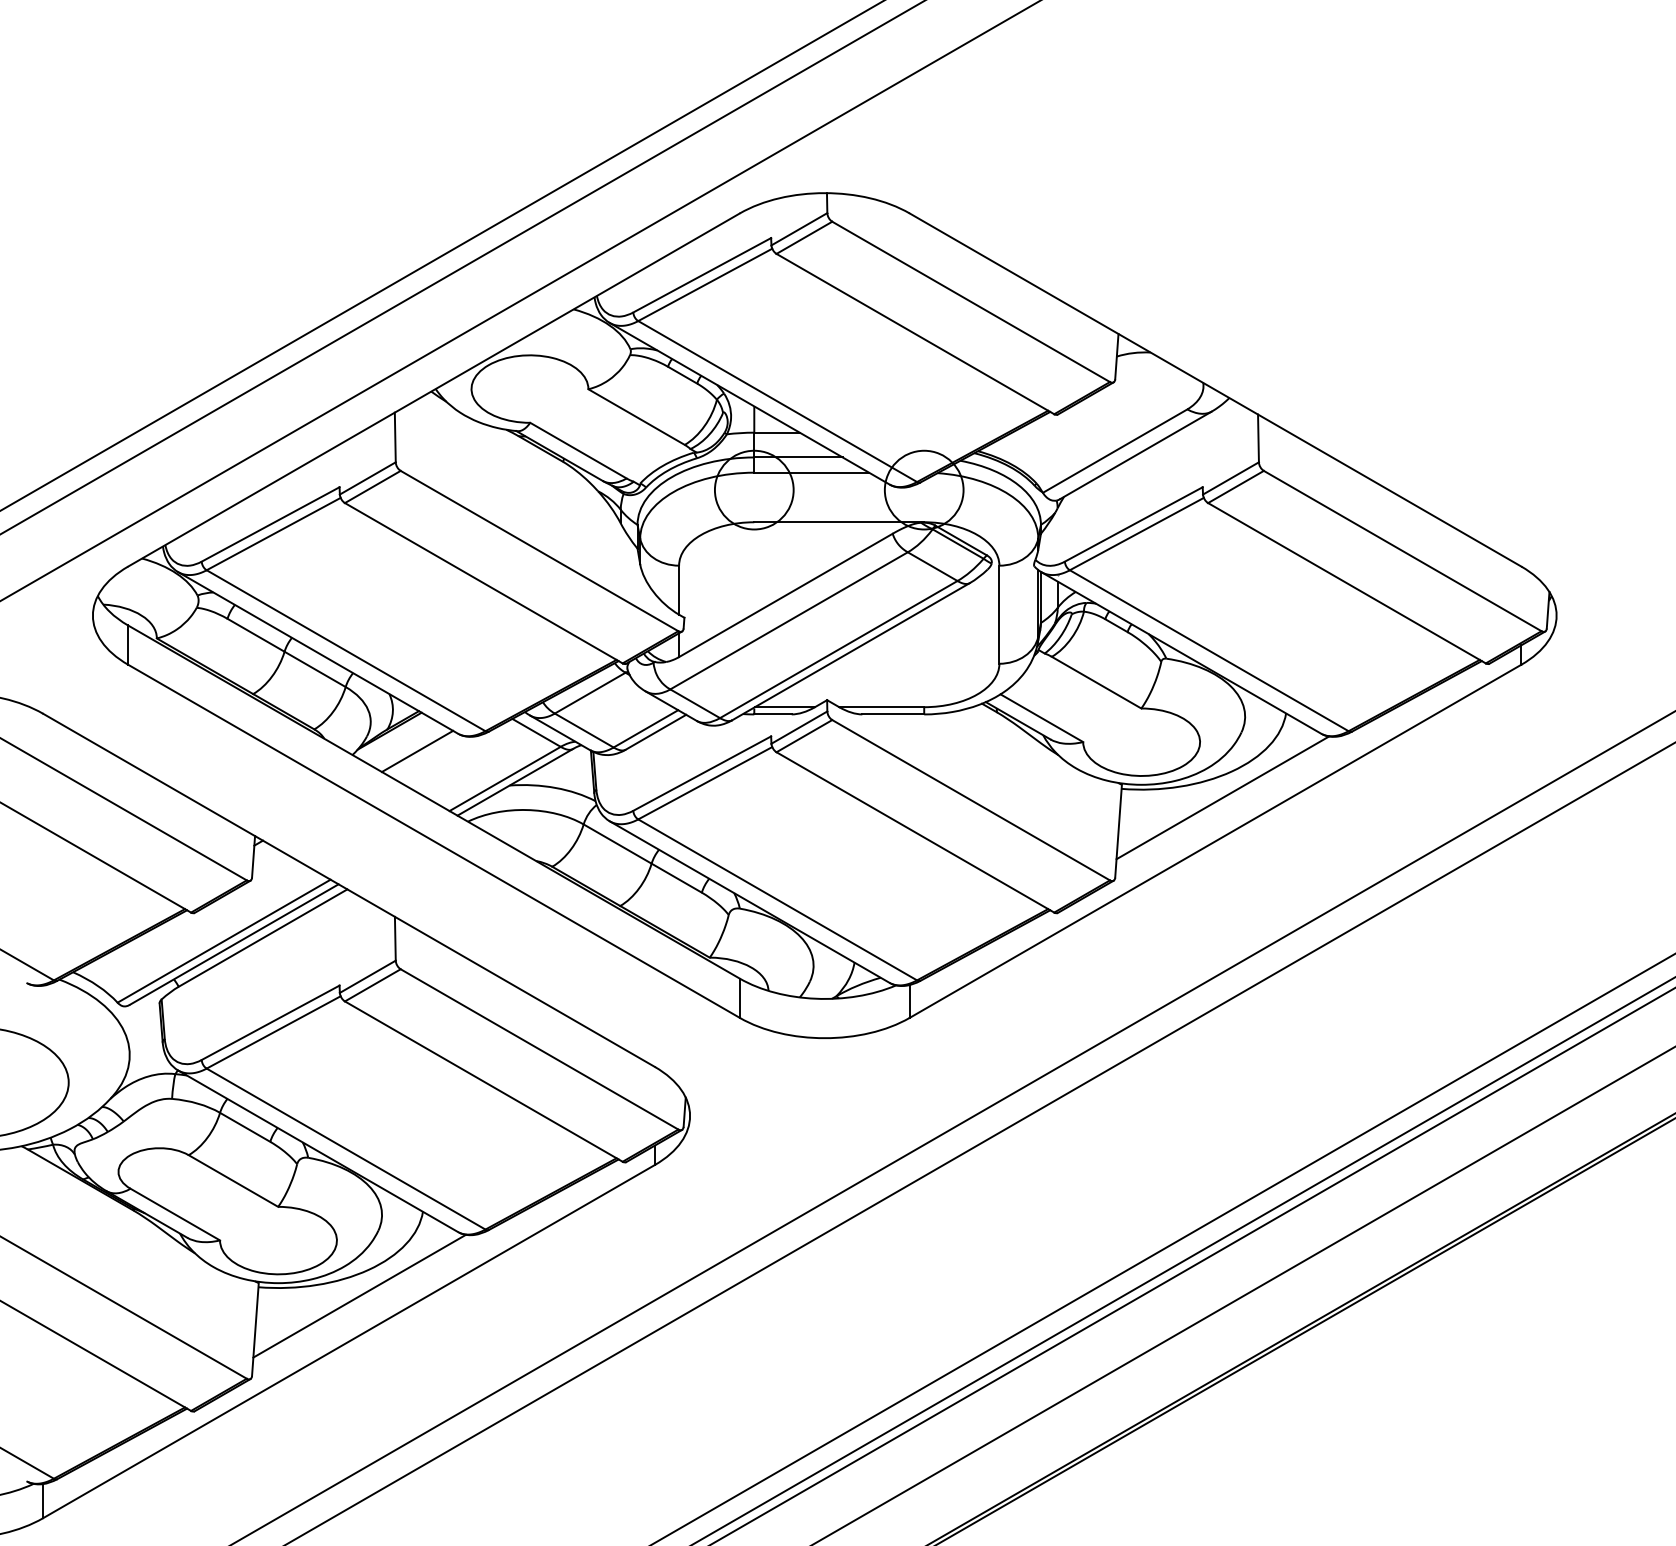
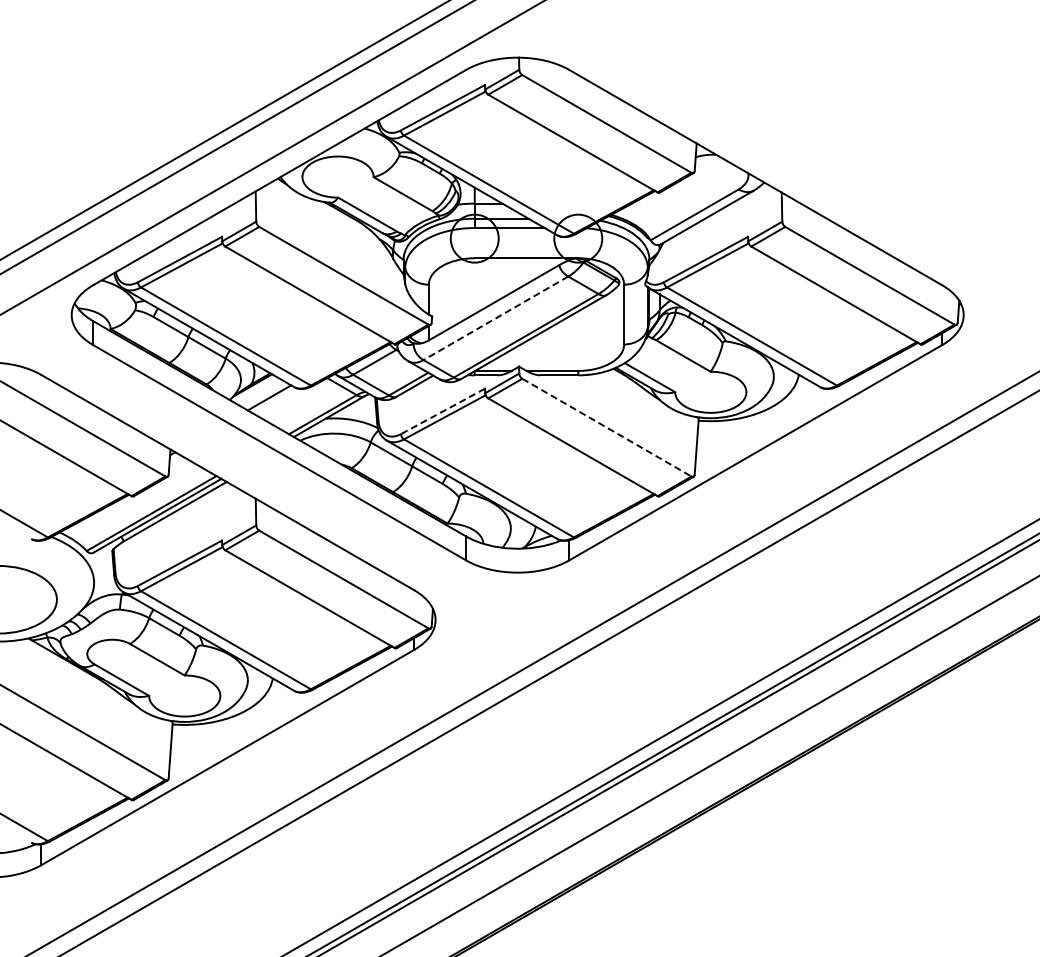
line: (788, 621) -> (495, 318), solid -> dashed
line: (703, 773) -> (443, 411), solid -> dashed
line: (1223, 796) -> (760, 425), removed
line: (970, 799) -> (606, 427), solid -> dashed
line: (360, 1295) -> (234, 729), removed

